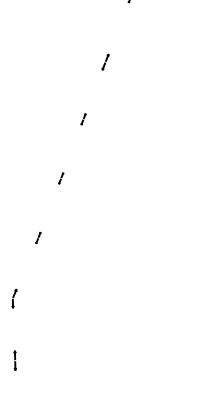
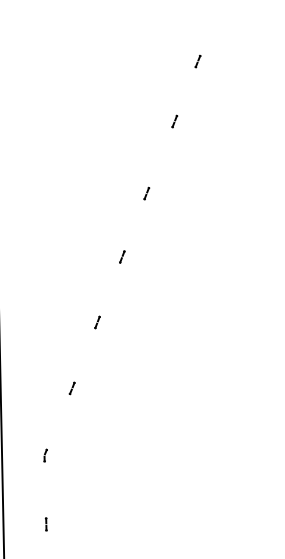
part: (105, 62) -> (146, 193), size x0.71
part: (14, 298) -> (45, 455), size x0.62
part: (14, 360) -> (45, 524), size x0.62

